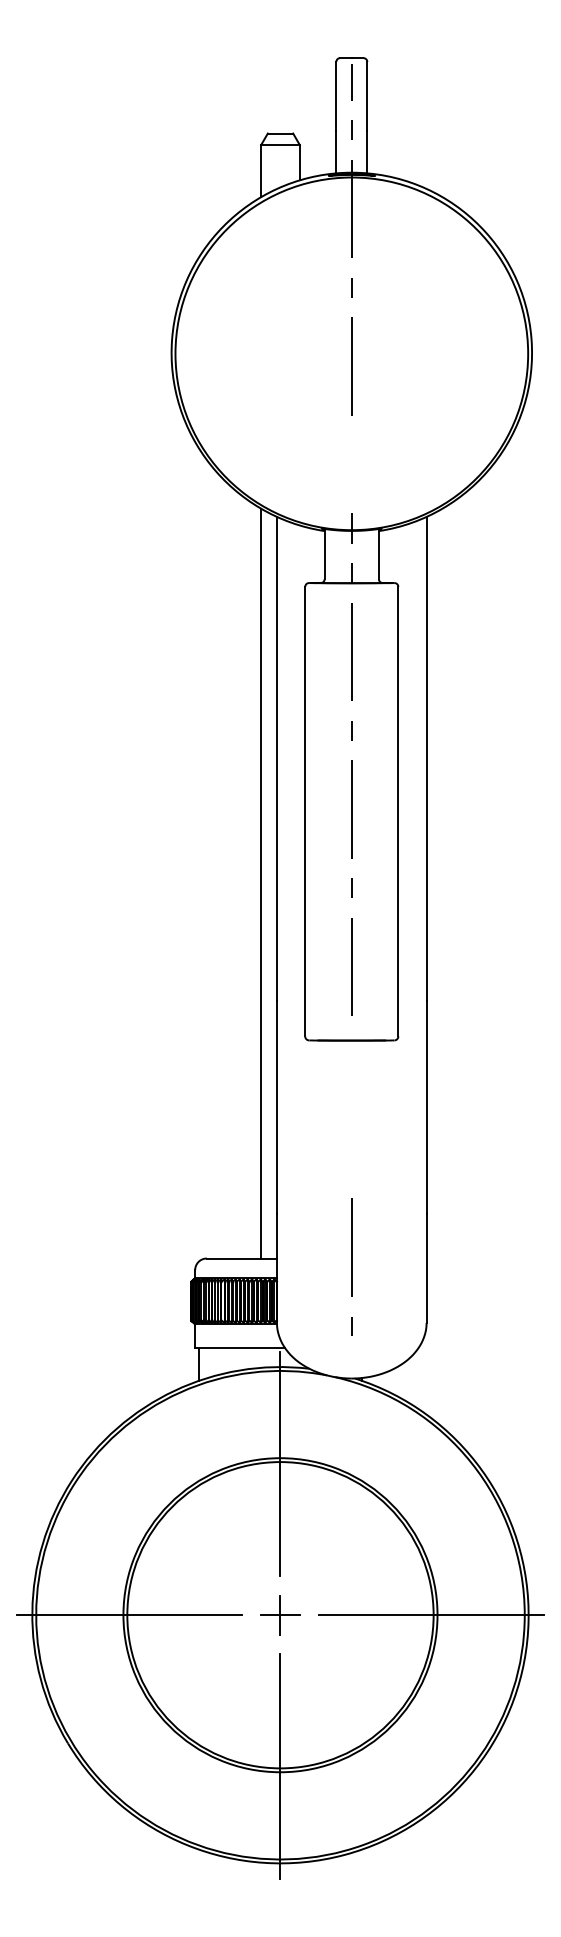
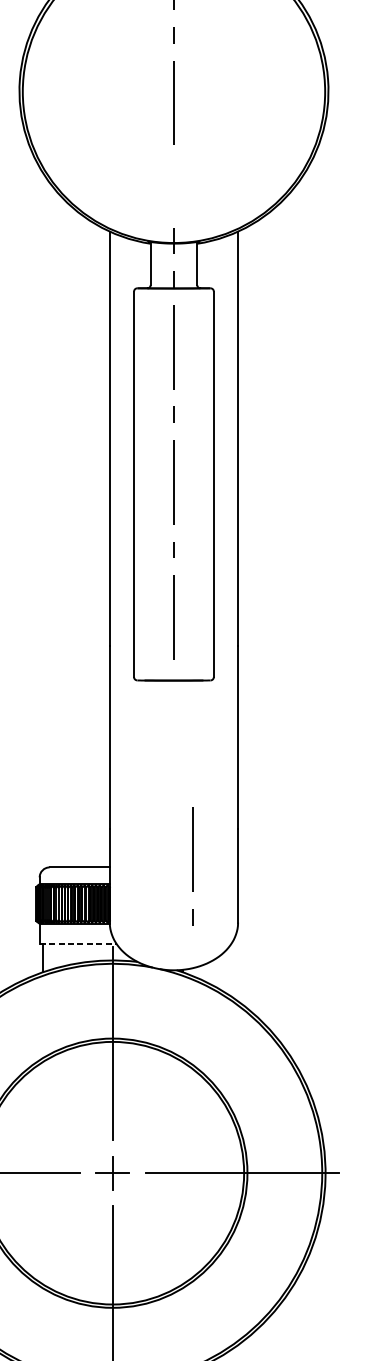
line: (261, 883) -> (96, 545), removed
line: (351, 1266) -> (192, 865), moved
line: (239, 1347) -> (77, 943), solid -> dashed

